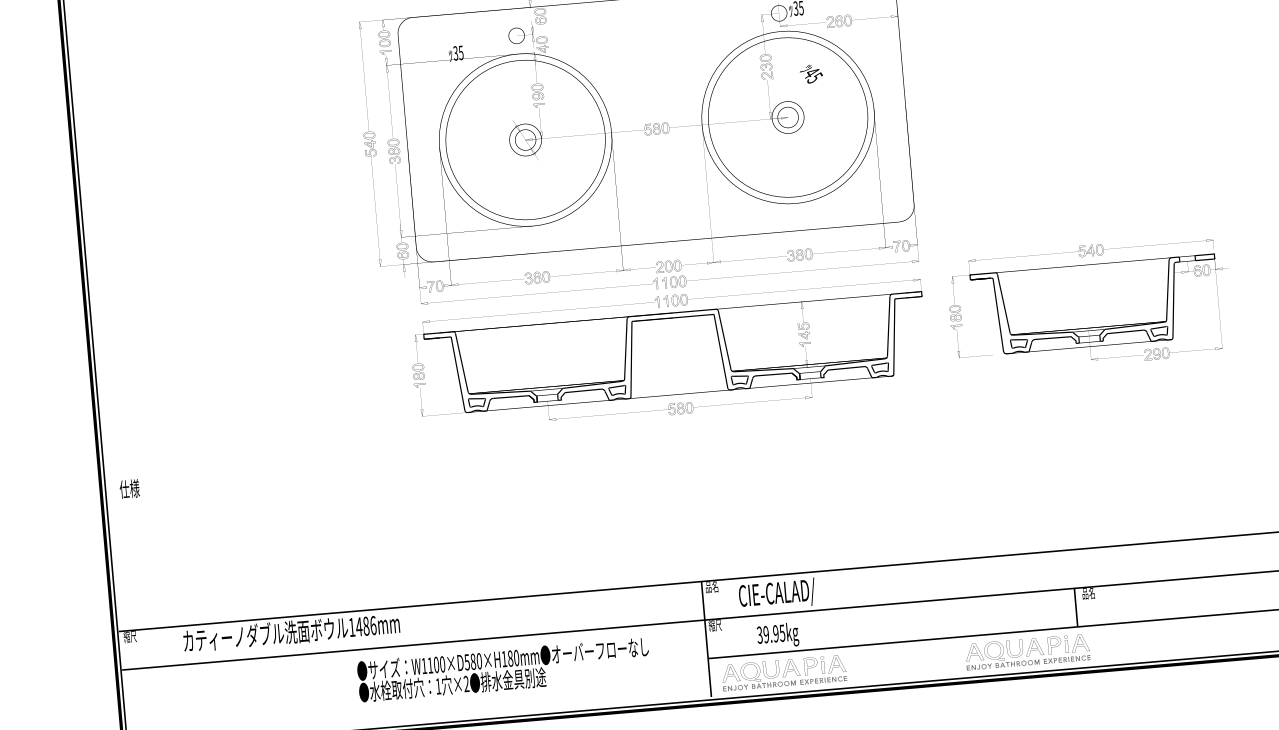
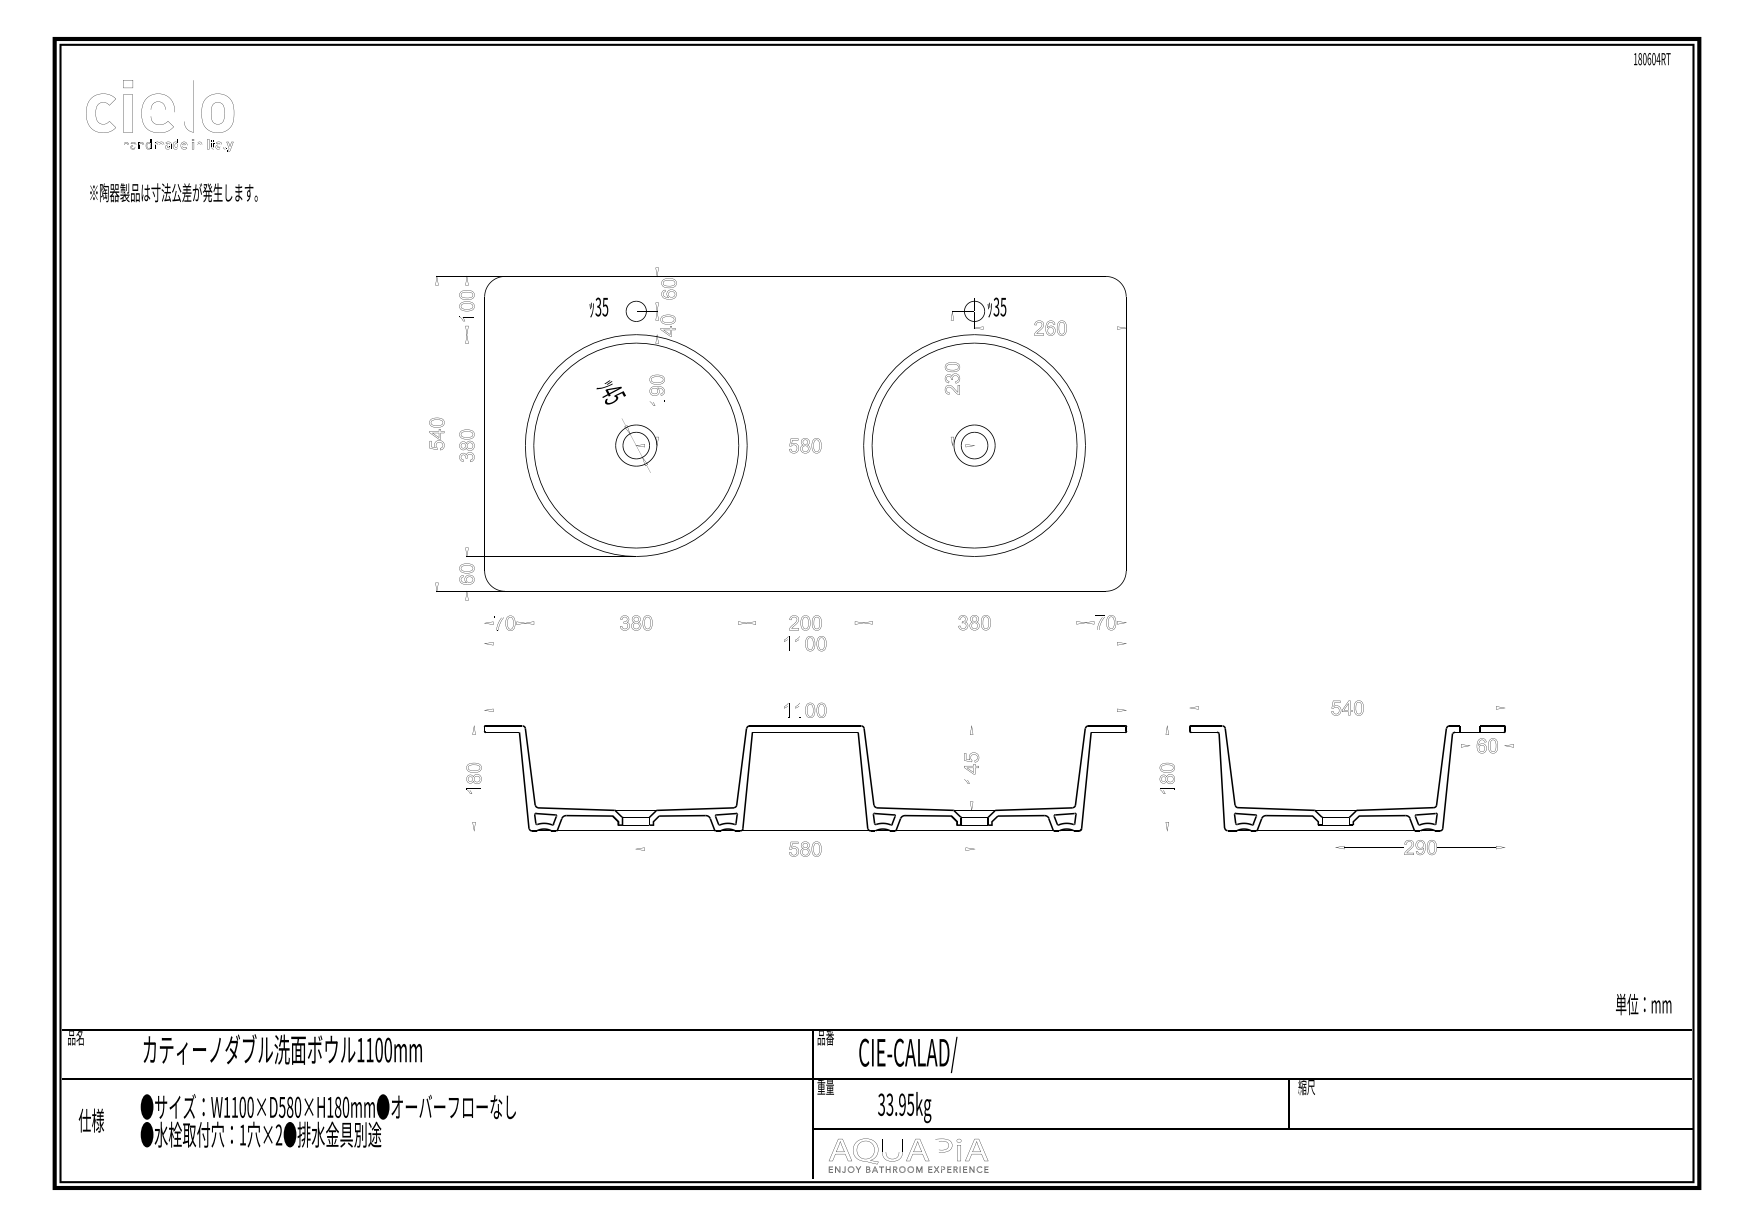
text: (455, 53) -> (598, 307), moved
text: (810, 74) -> (610, 392), moved
part: (1089, 330) -> (1336, 810), moved
part: (669, 355) -> (796, 779), moved
text: (128, 488) -> (90, 1120), moved
text: (714, 587) -> (829, 1038), 品名 -> 品番
text: (1088, 593) -> (1306, 1087), 品名 -> 縮尺
text: (365, 625) -> (378, 1049), 1486mm -> 1100mm
text: (715, 625) -> (825, 1087), 縮尺 -> 重量
text: (765, 634) -> (889, 1104), 39.95kg -> 33.95kg
text: (129, 637) -> (75, 1038), 縮尺 -> 品名
part: (1027, 651) -> (1222, 1155), removed
text: (503, 669) -> (327, 1120), moved

